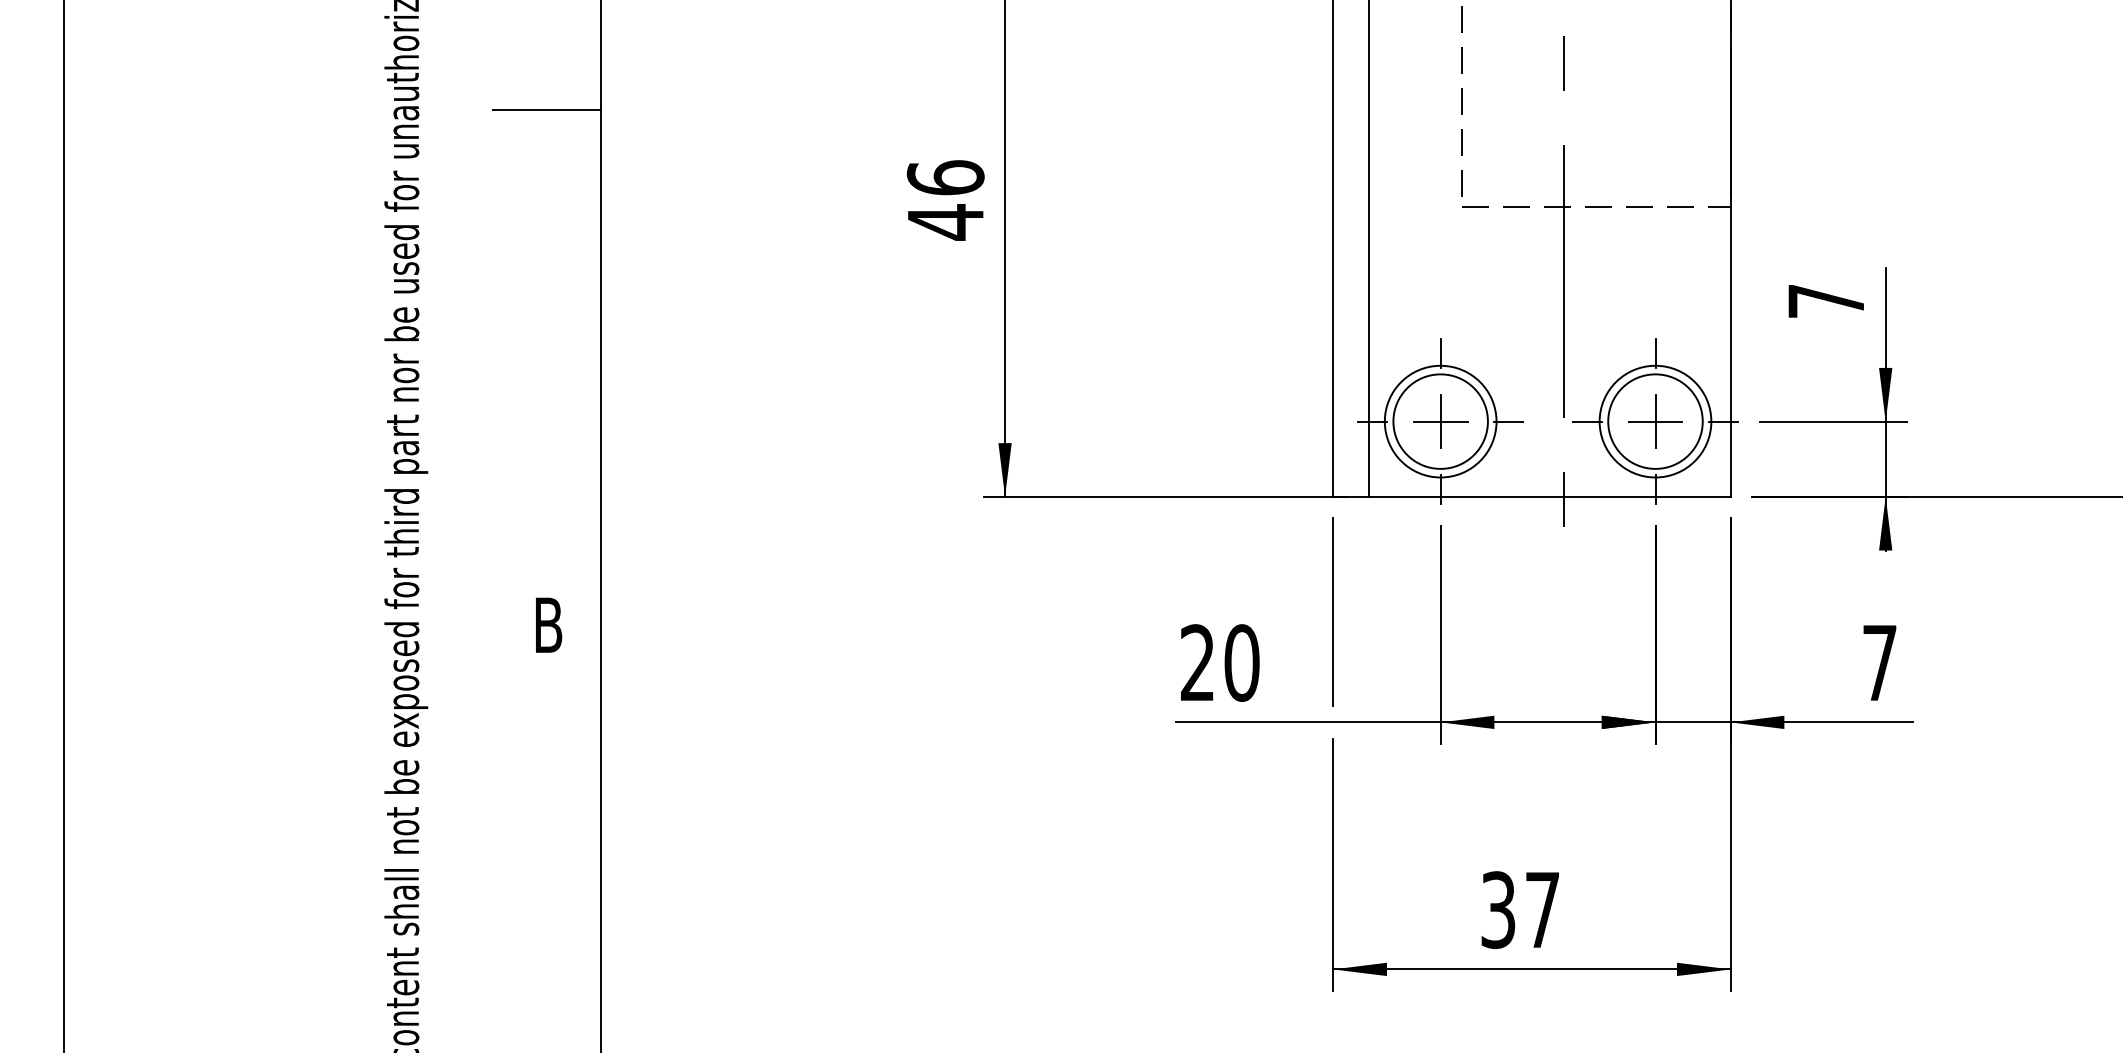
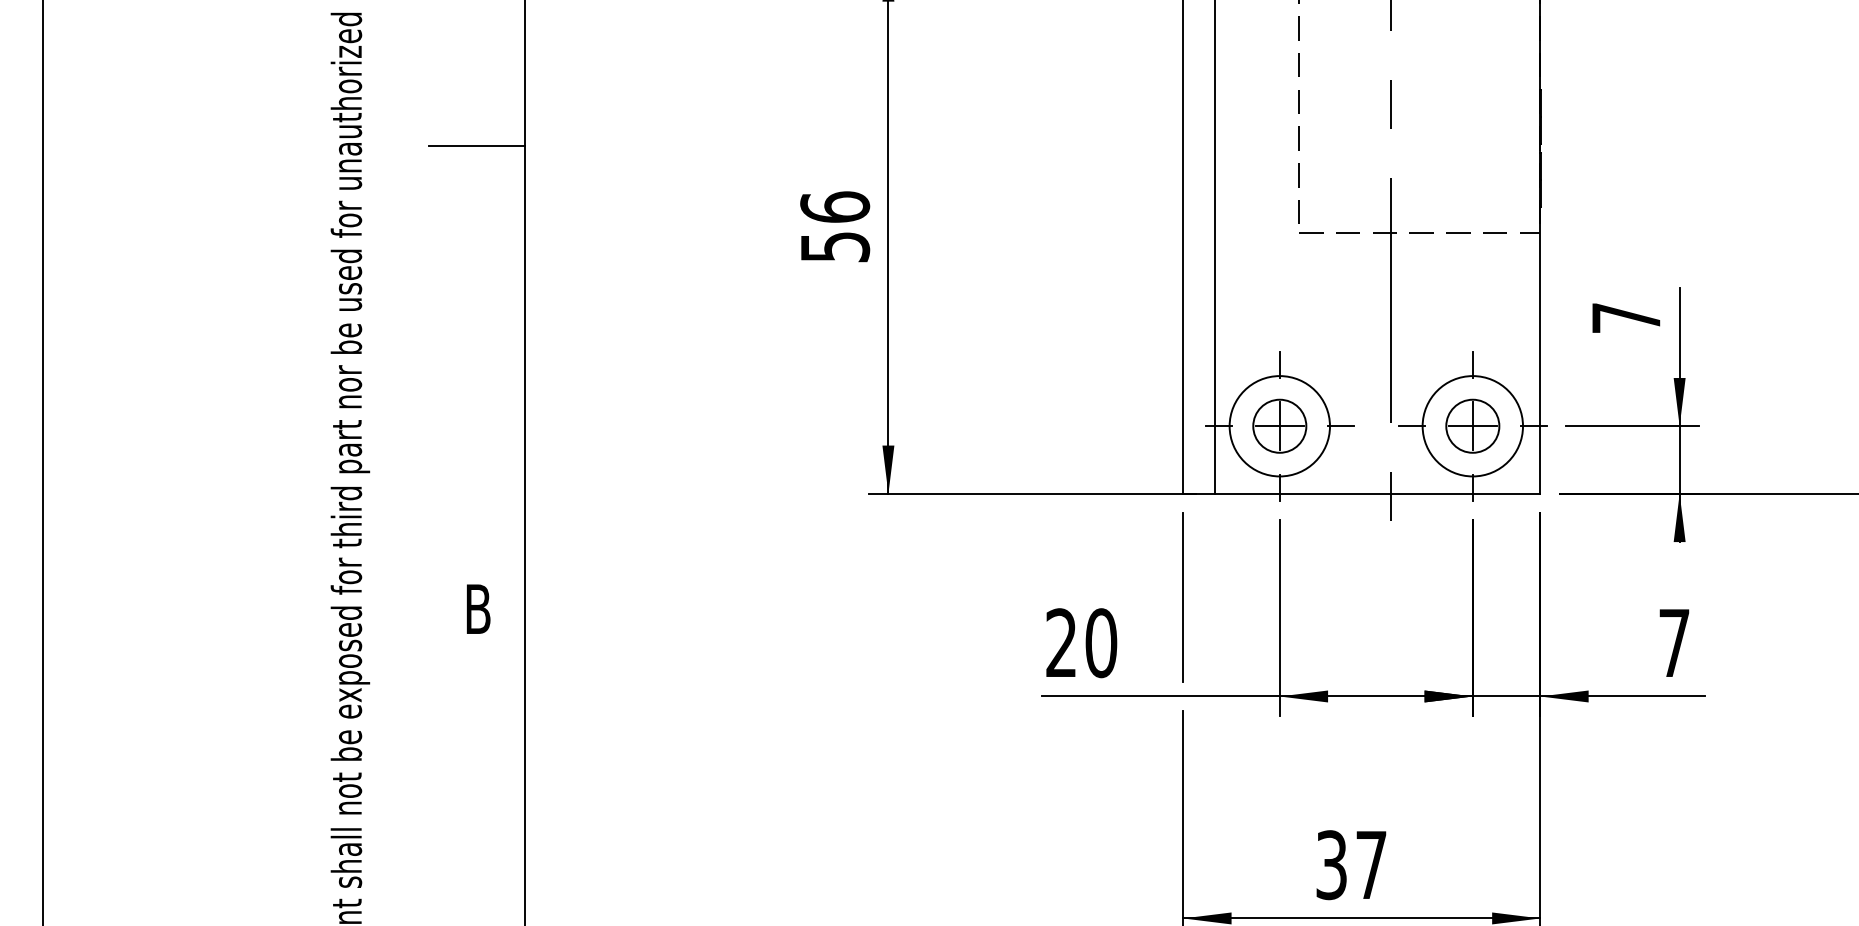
text: (946, 222) -> (835, 247), 46 -> 56
circle: (1440, 421) -> (1279, 426), size x0.62
circle: (1655, 421) -> (1472, 426), size x0.62

